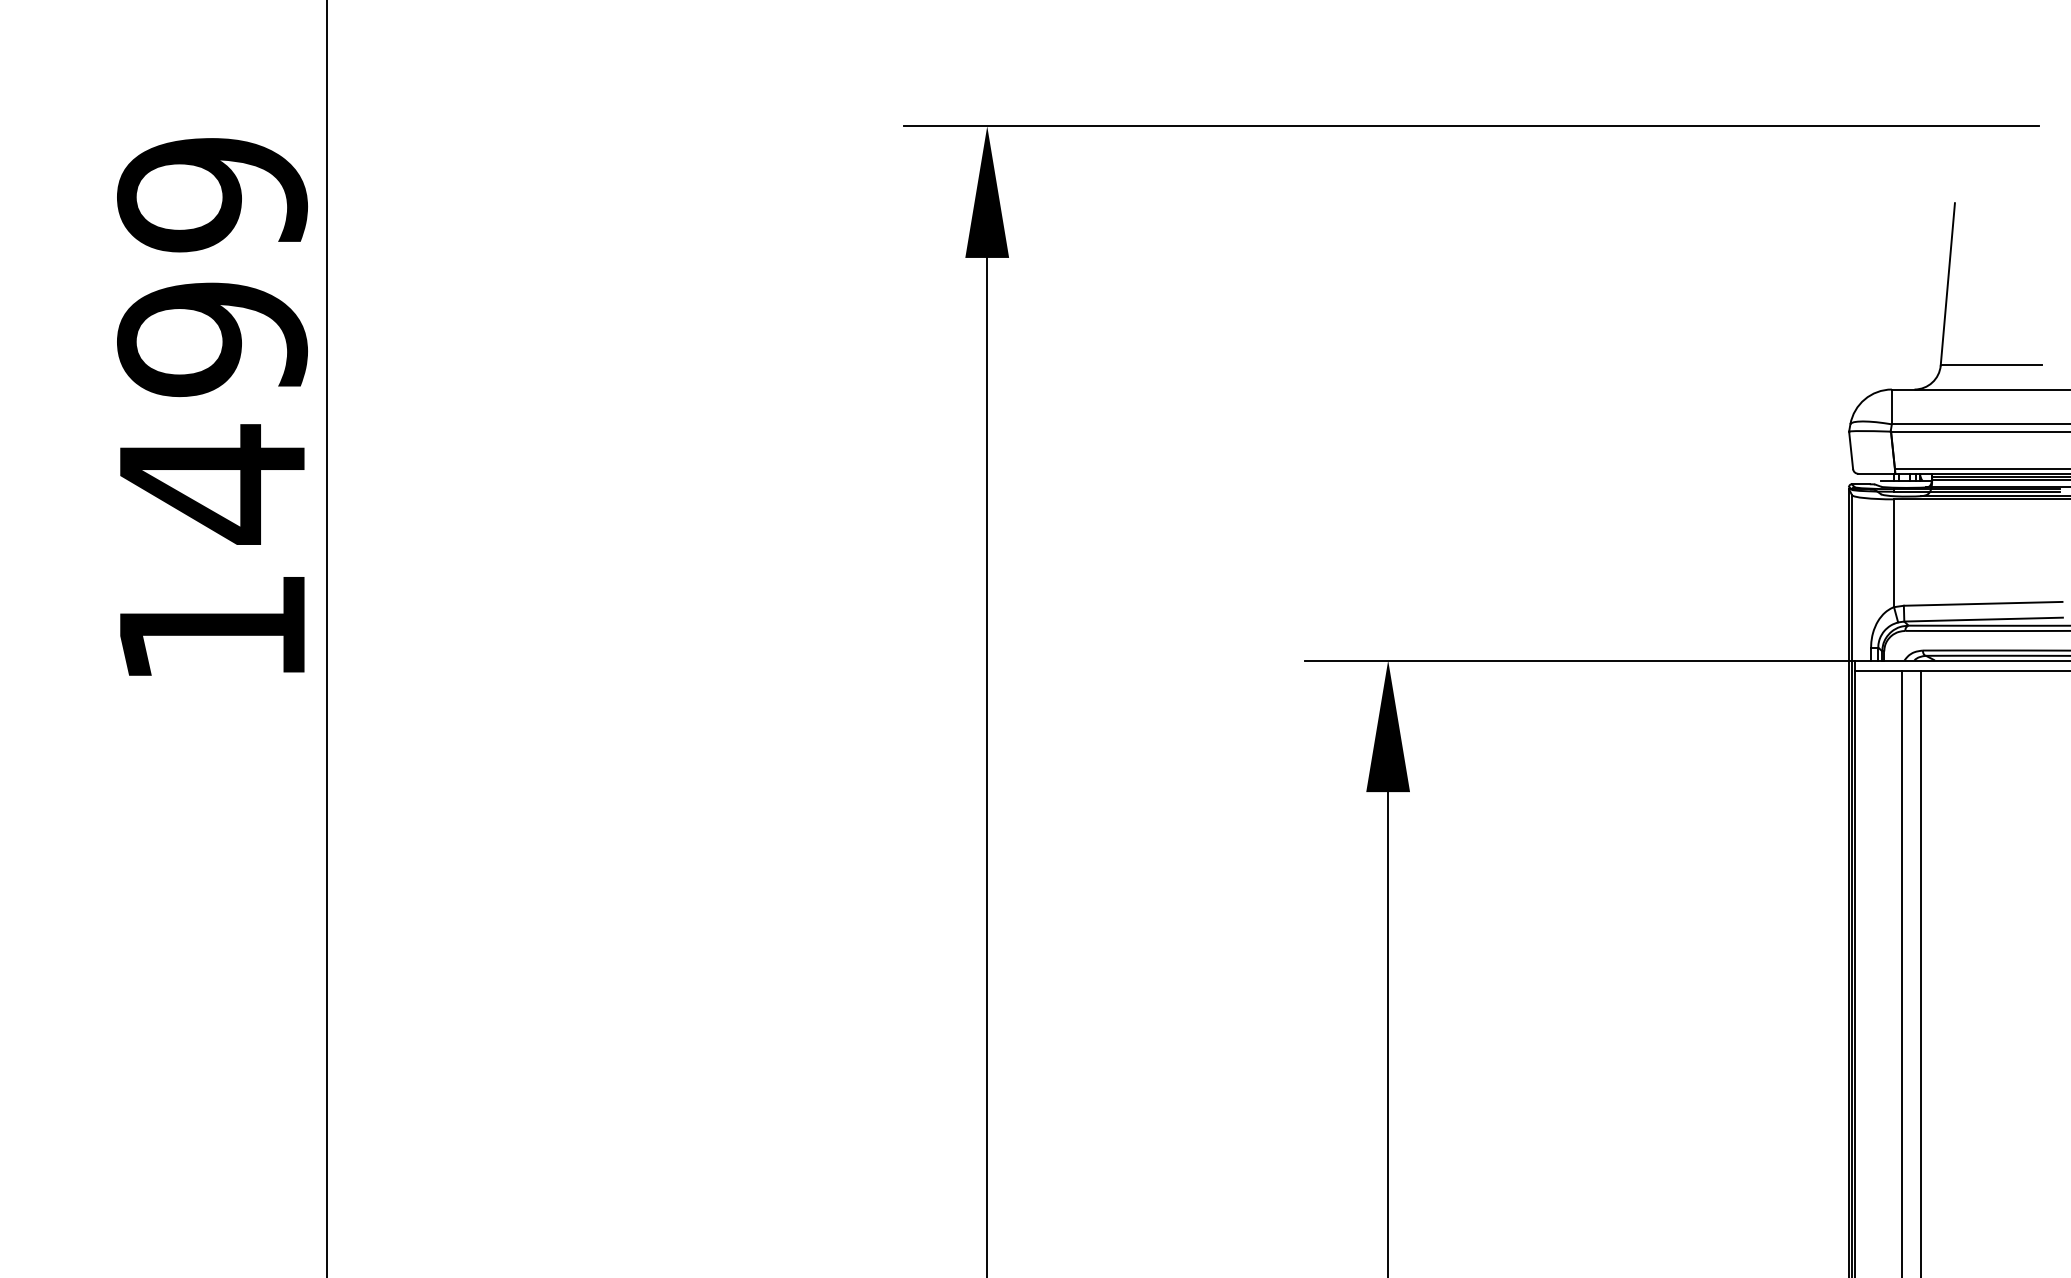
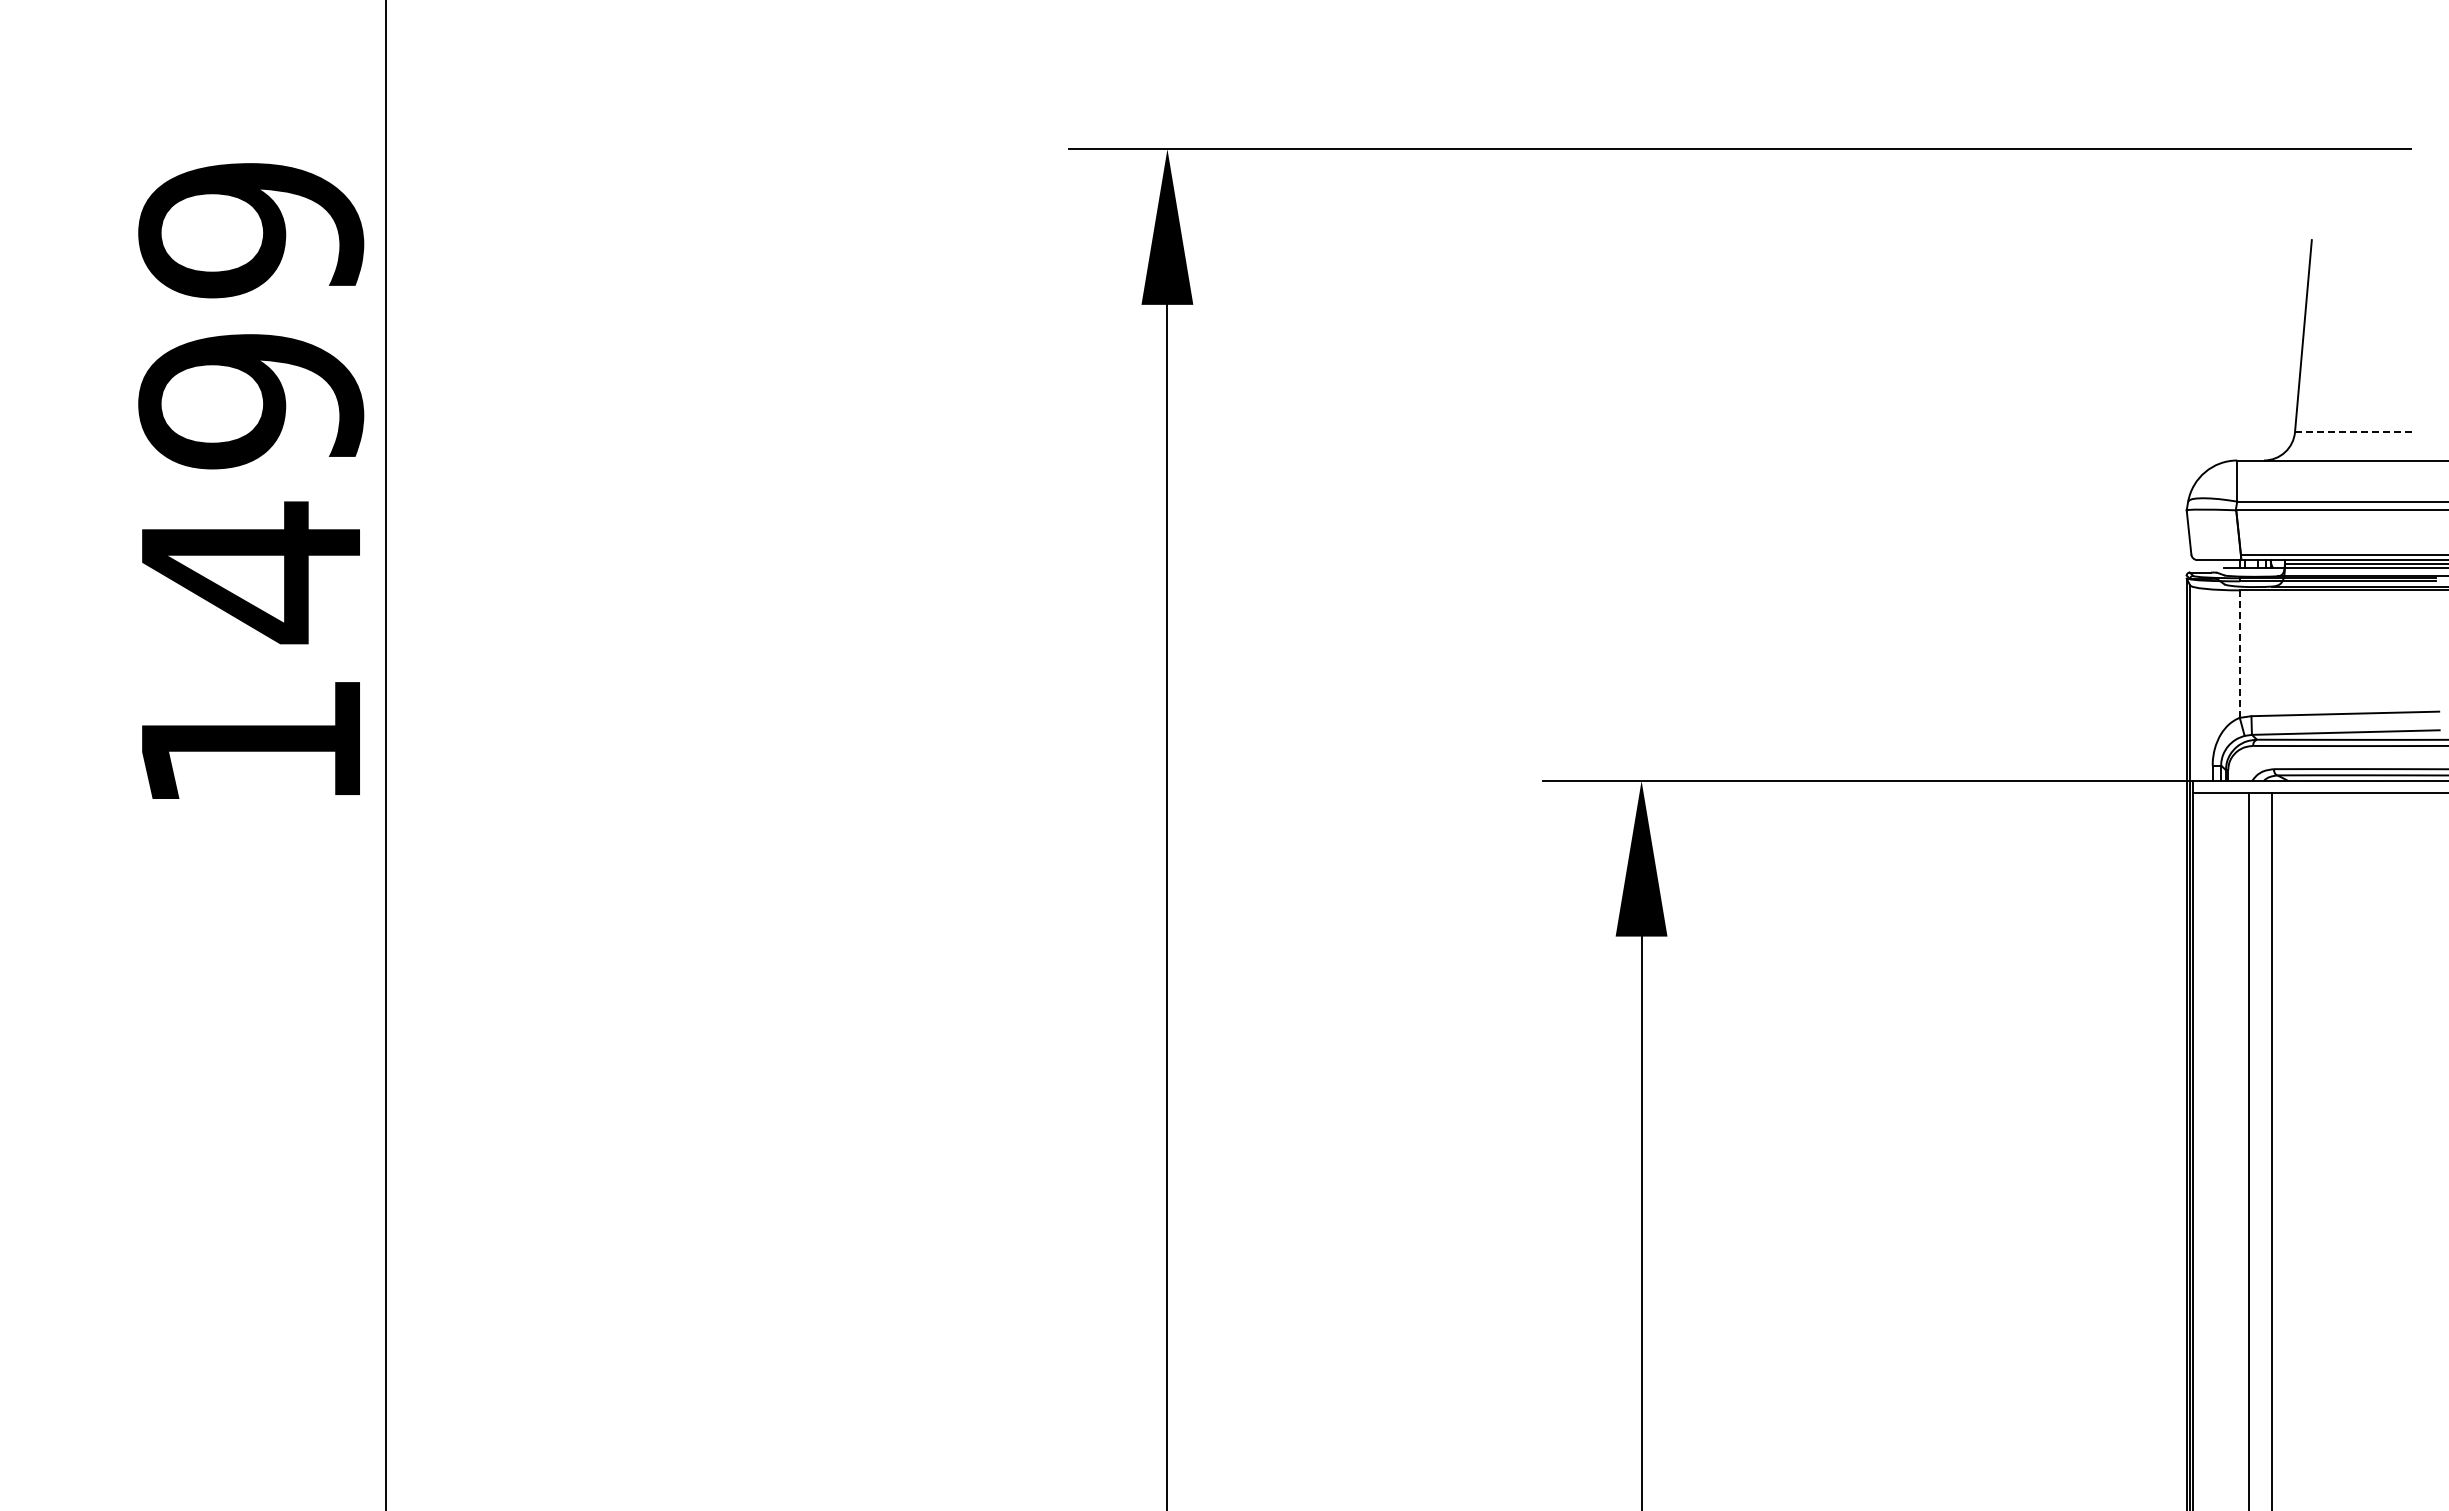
line: (1991, 365) -> (2354, 432), solid -> dashed
line: (1893, 553) -> (2239, 654), solid -> dashed

